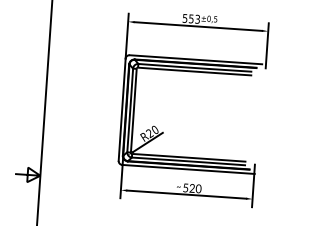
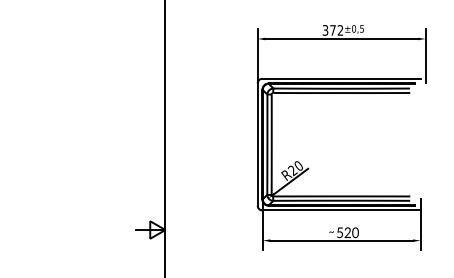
text: (191, 19) -> (333, 30), 553 -> 372

